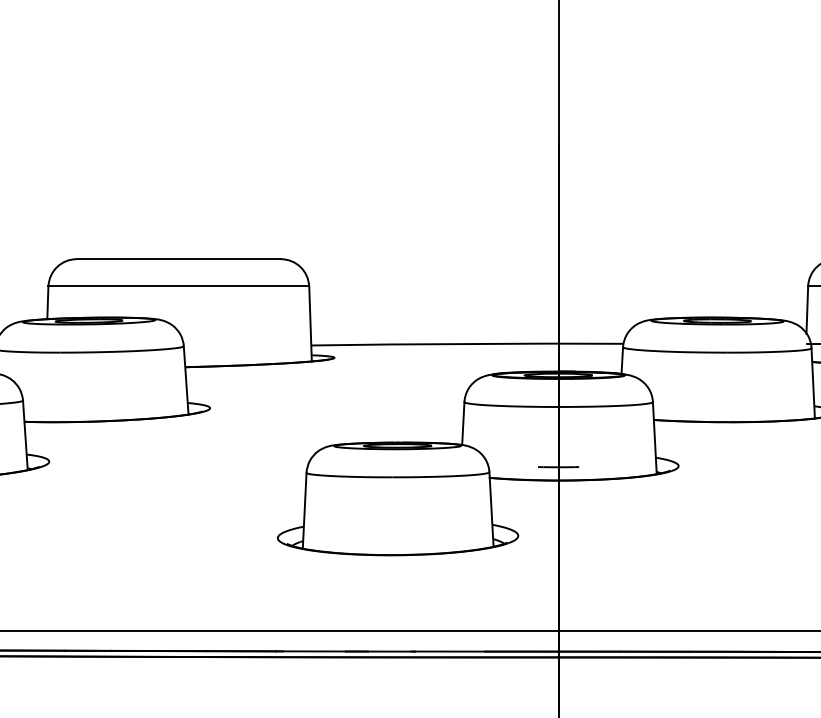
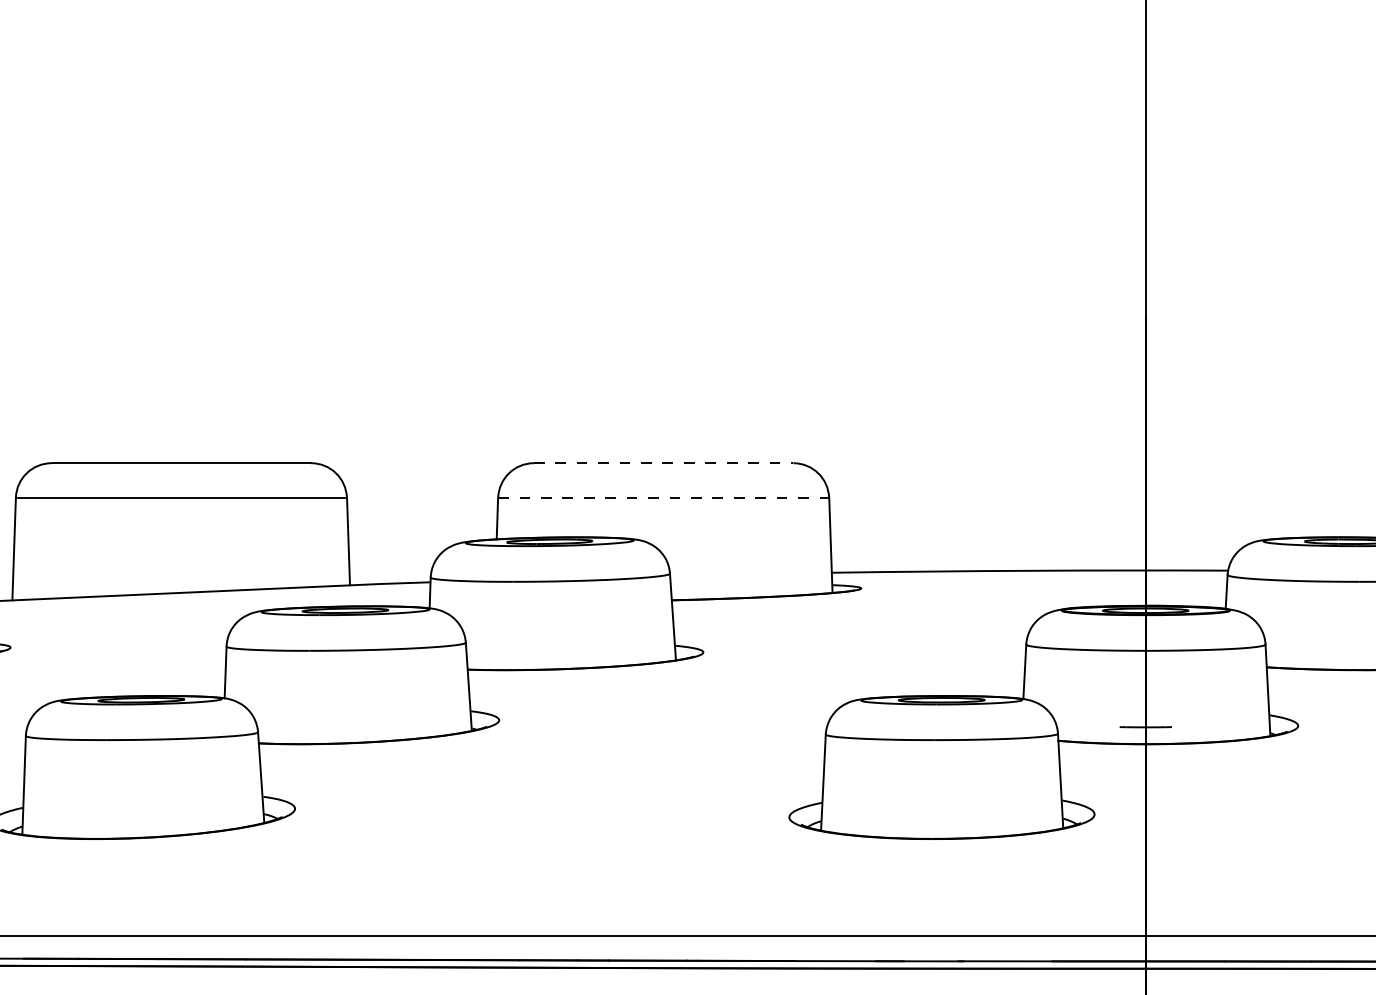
line: (178, 259) -> (663, 463), solid -> dashed
line: (178, 286) -> (663, 497), solid -> dashed

